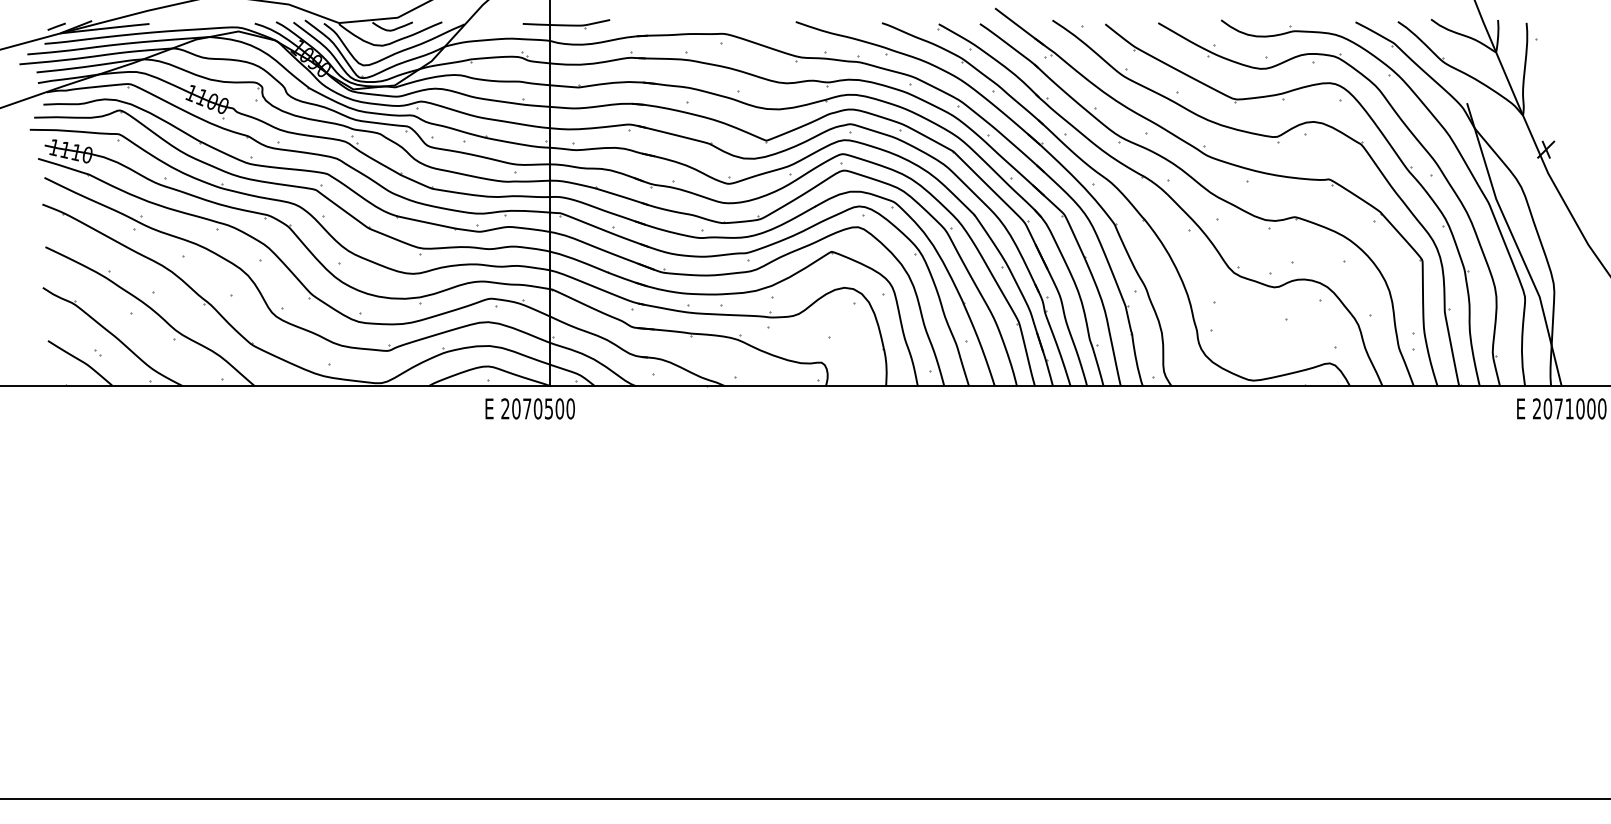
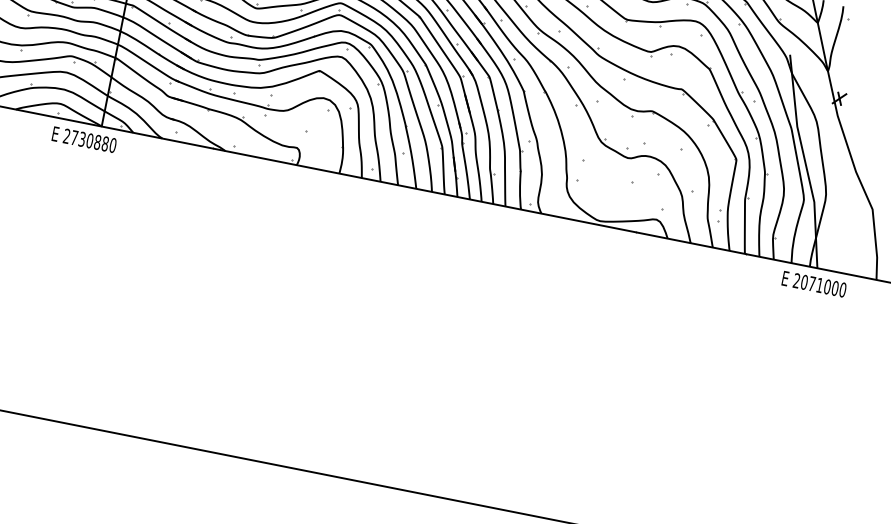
text: (538, 408) -> (90, 140), 2070500 -> 2730880

